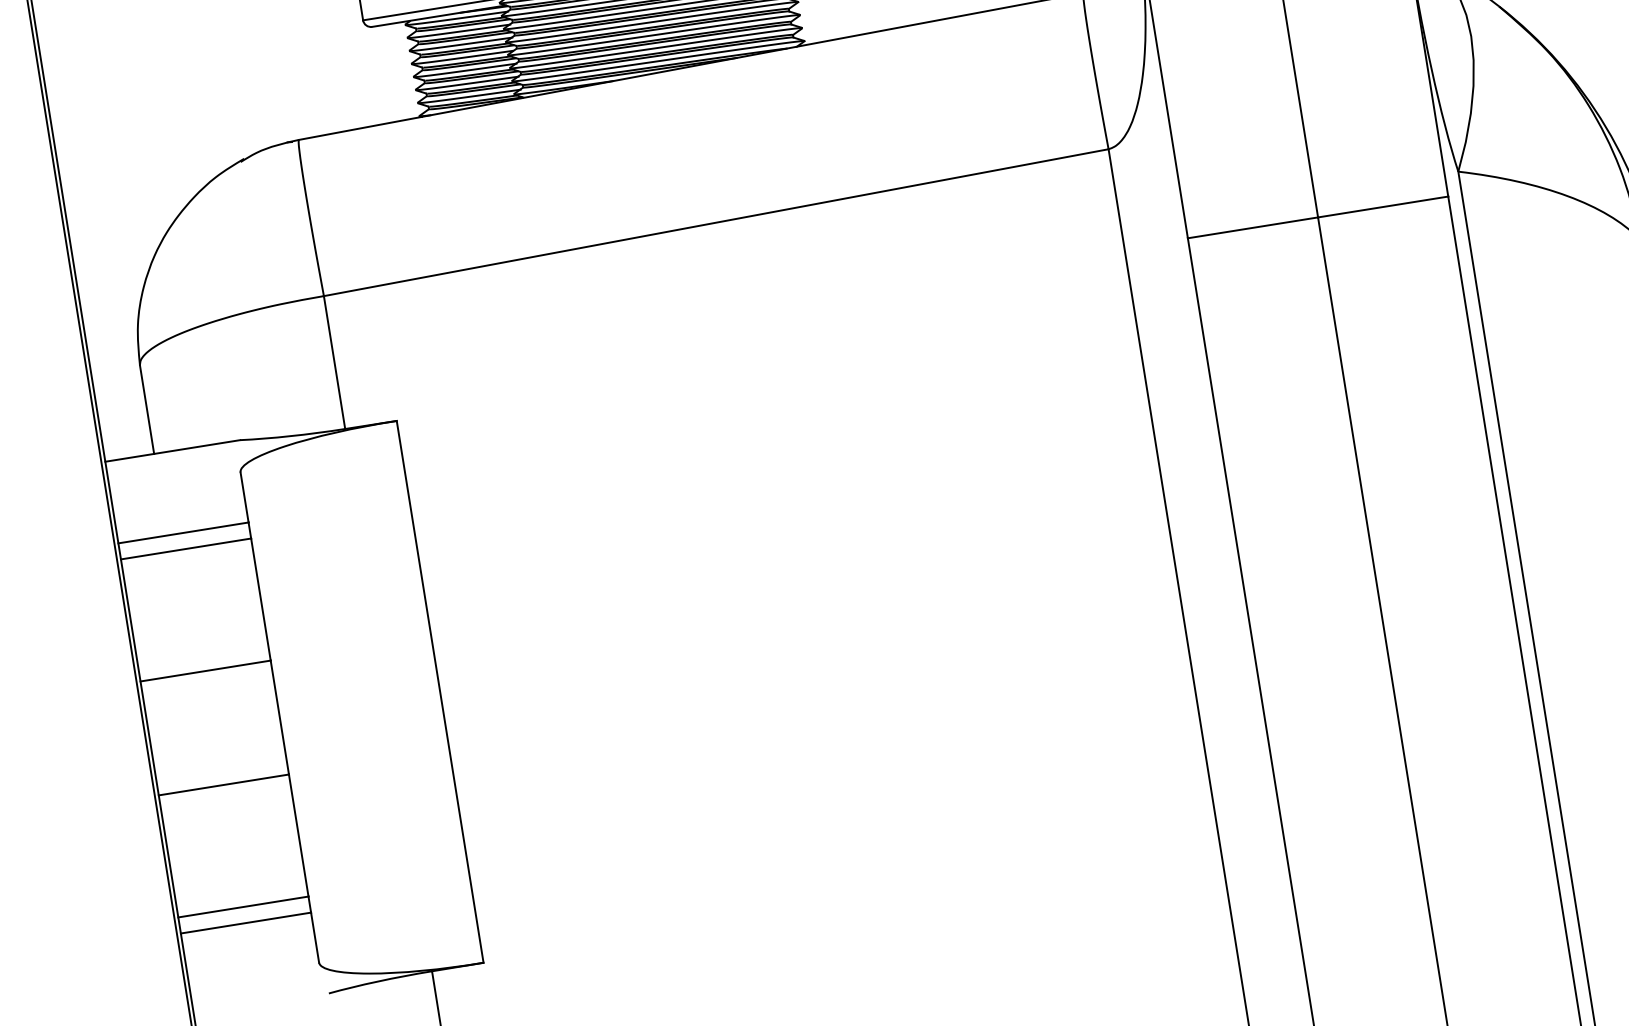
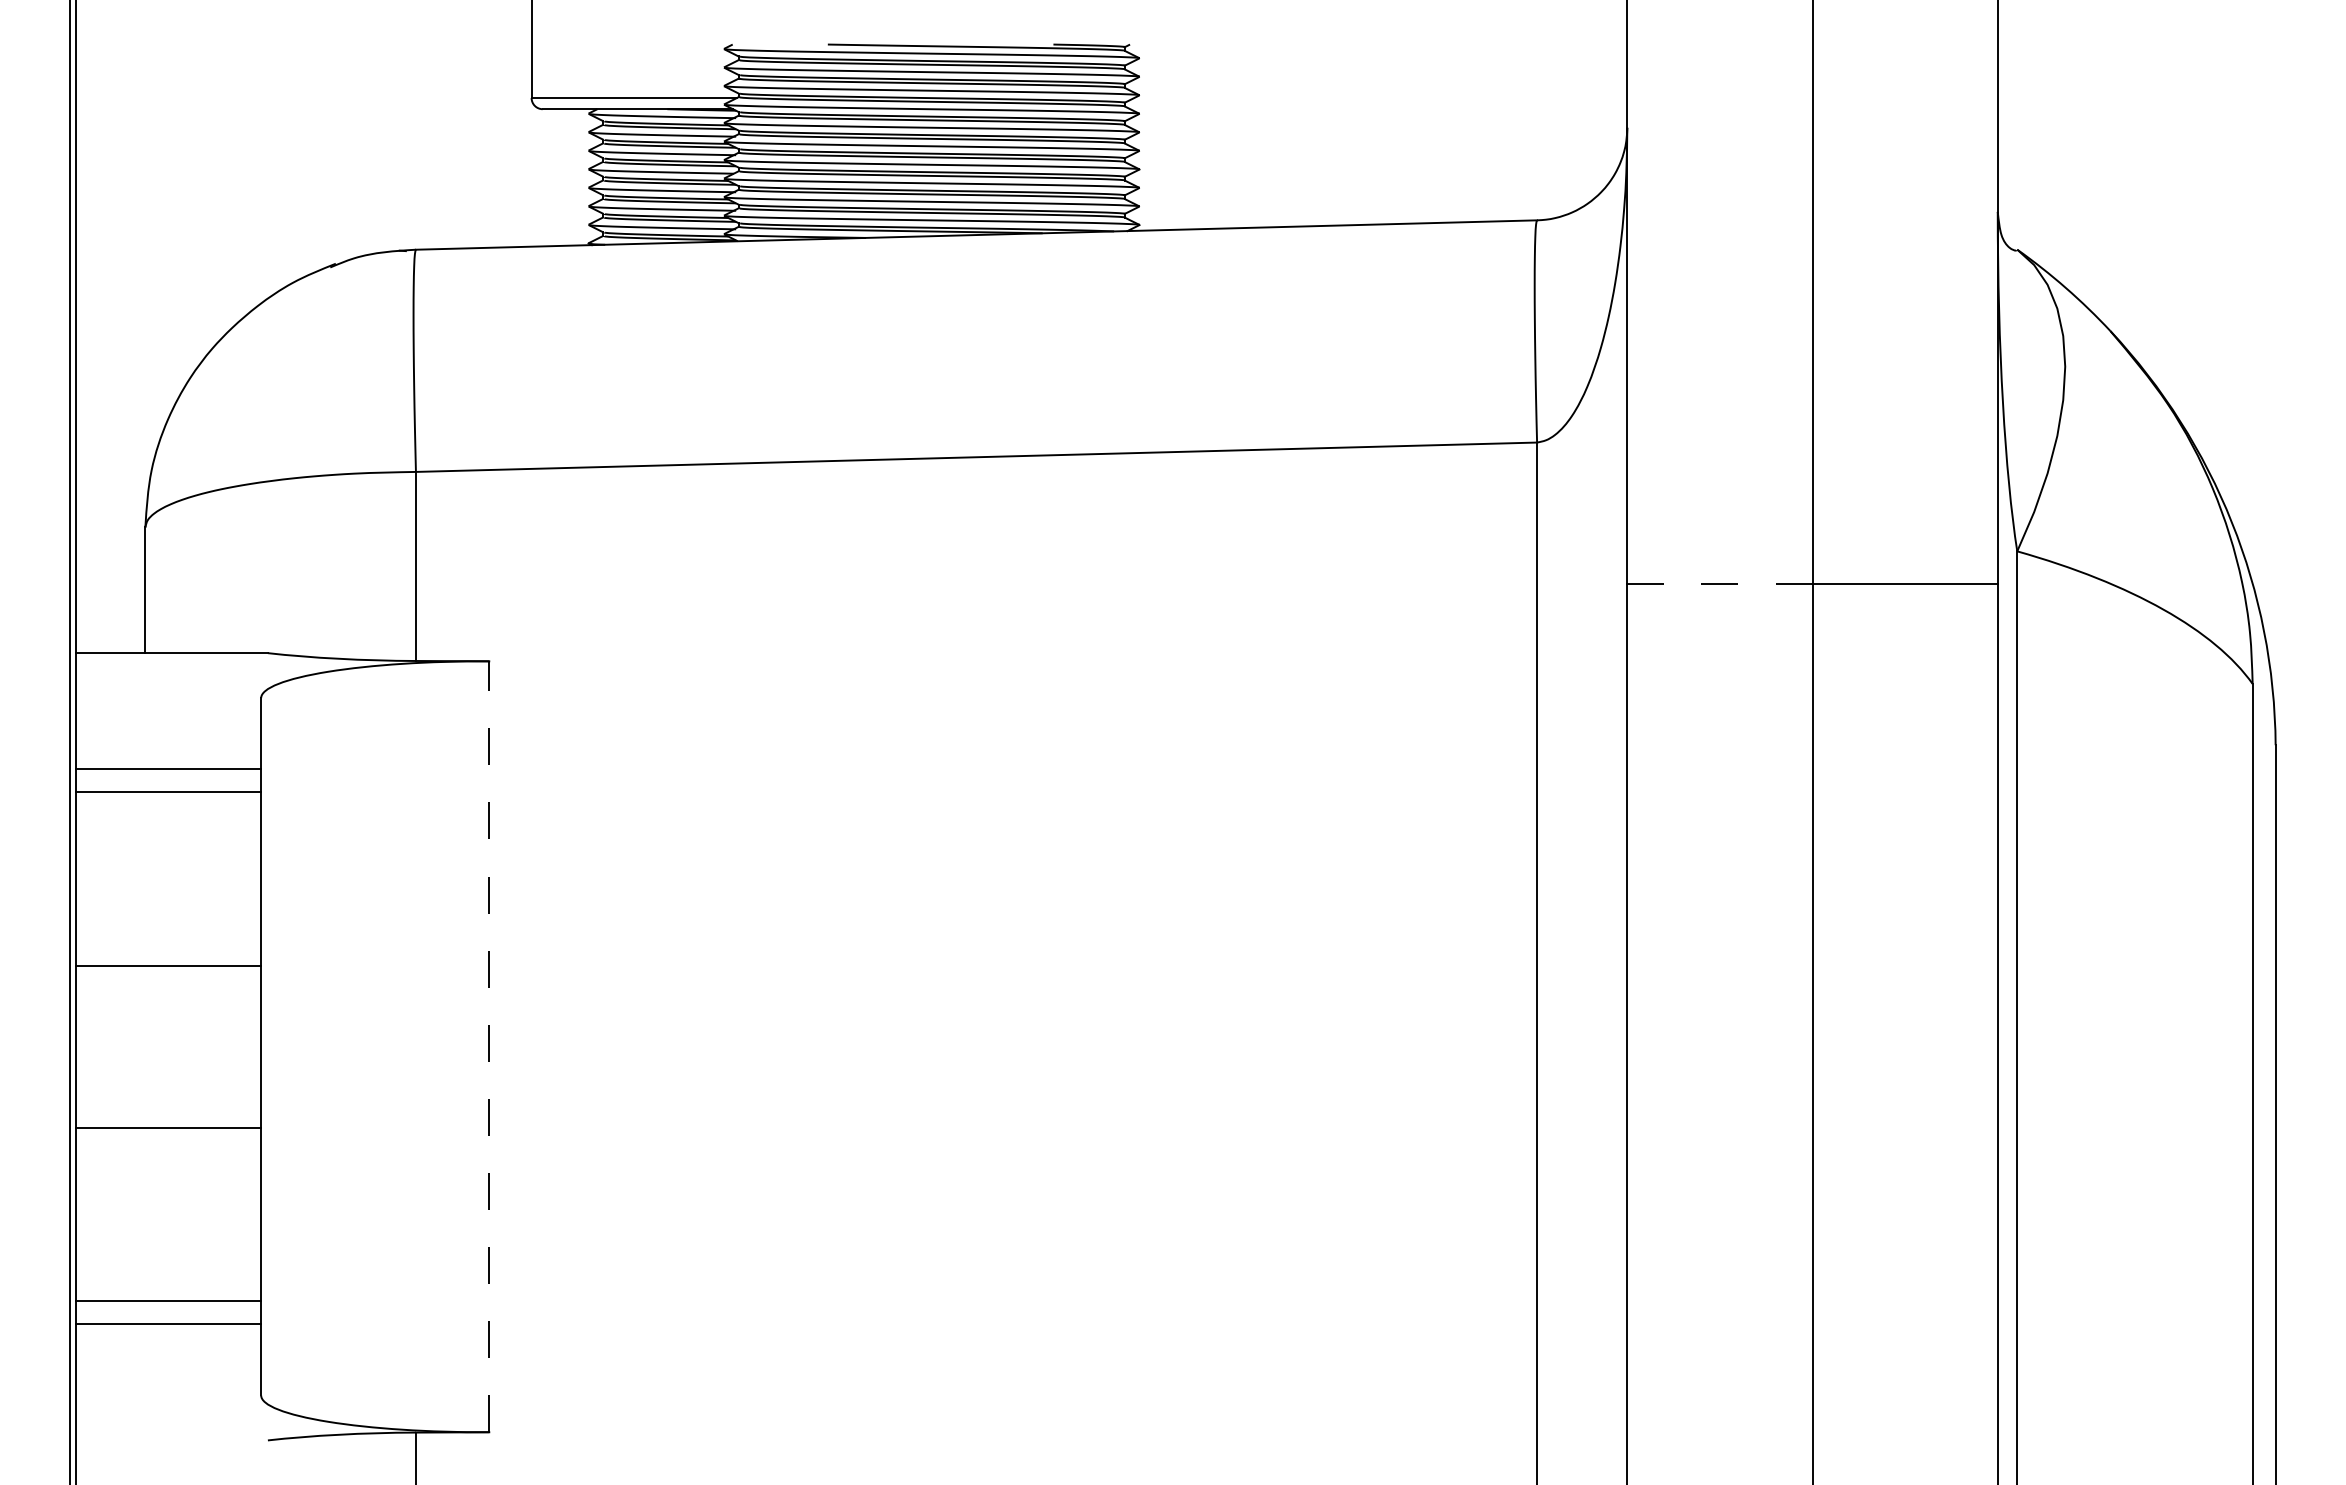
line: (1252, 227) -> (1719, 583), solid -> dashed
line: (440, 691) -> (489, 1046), solid -> dashed

